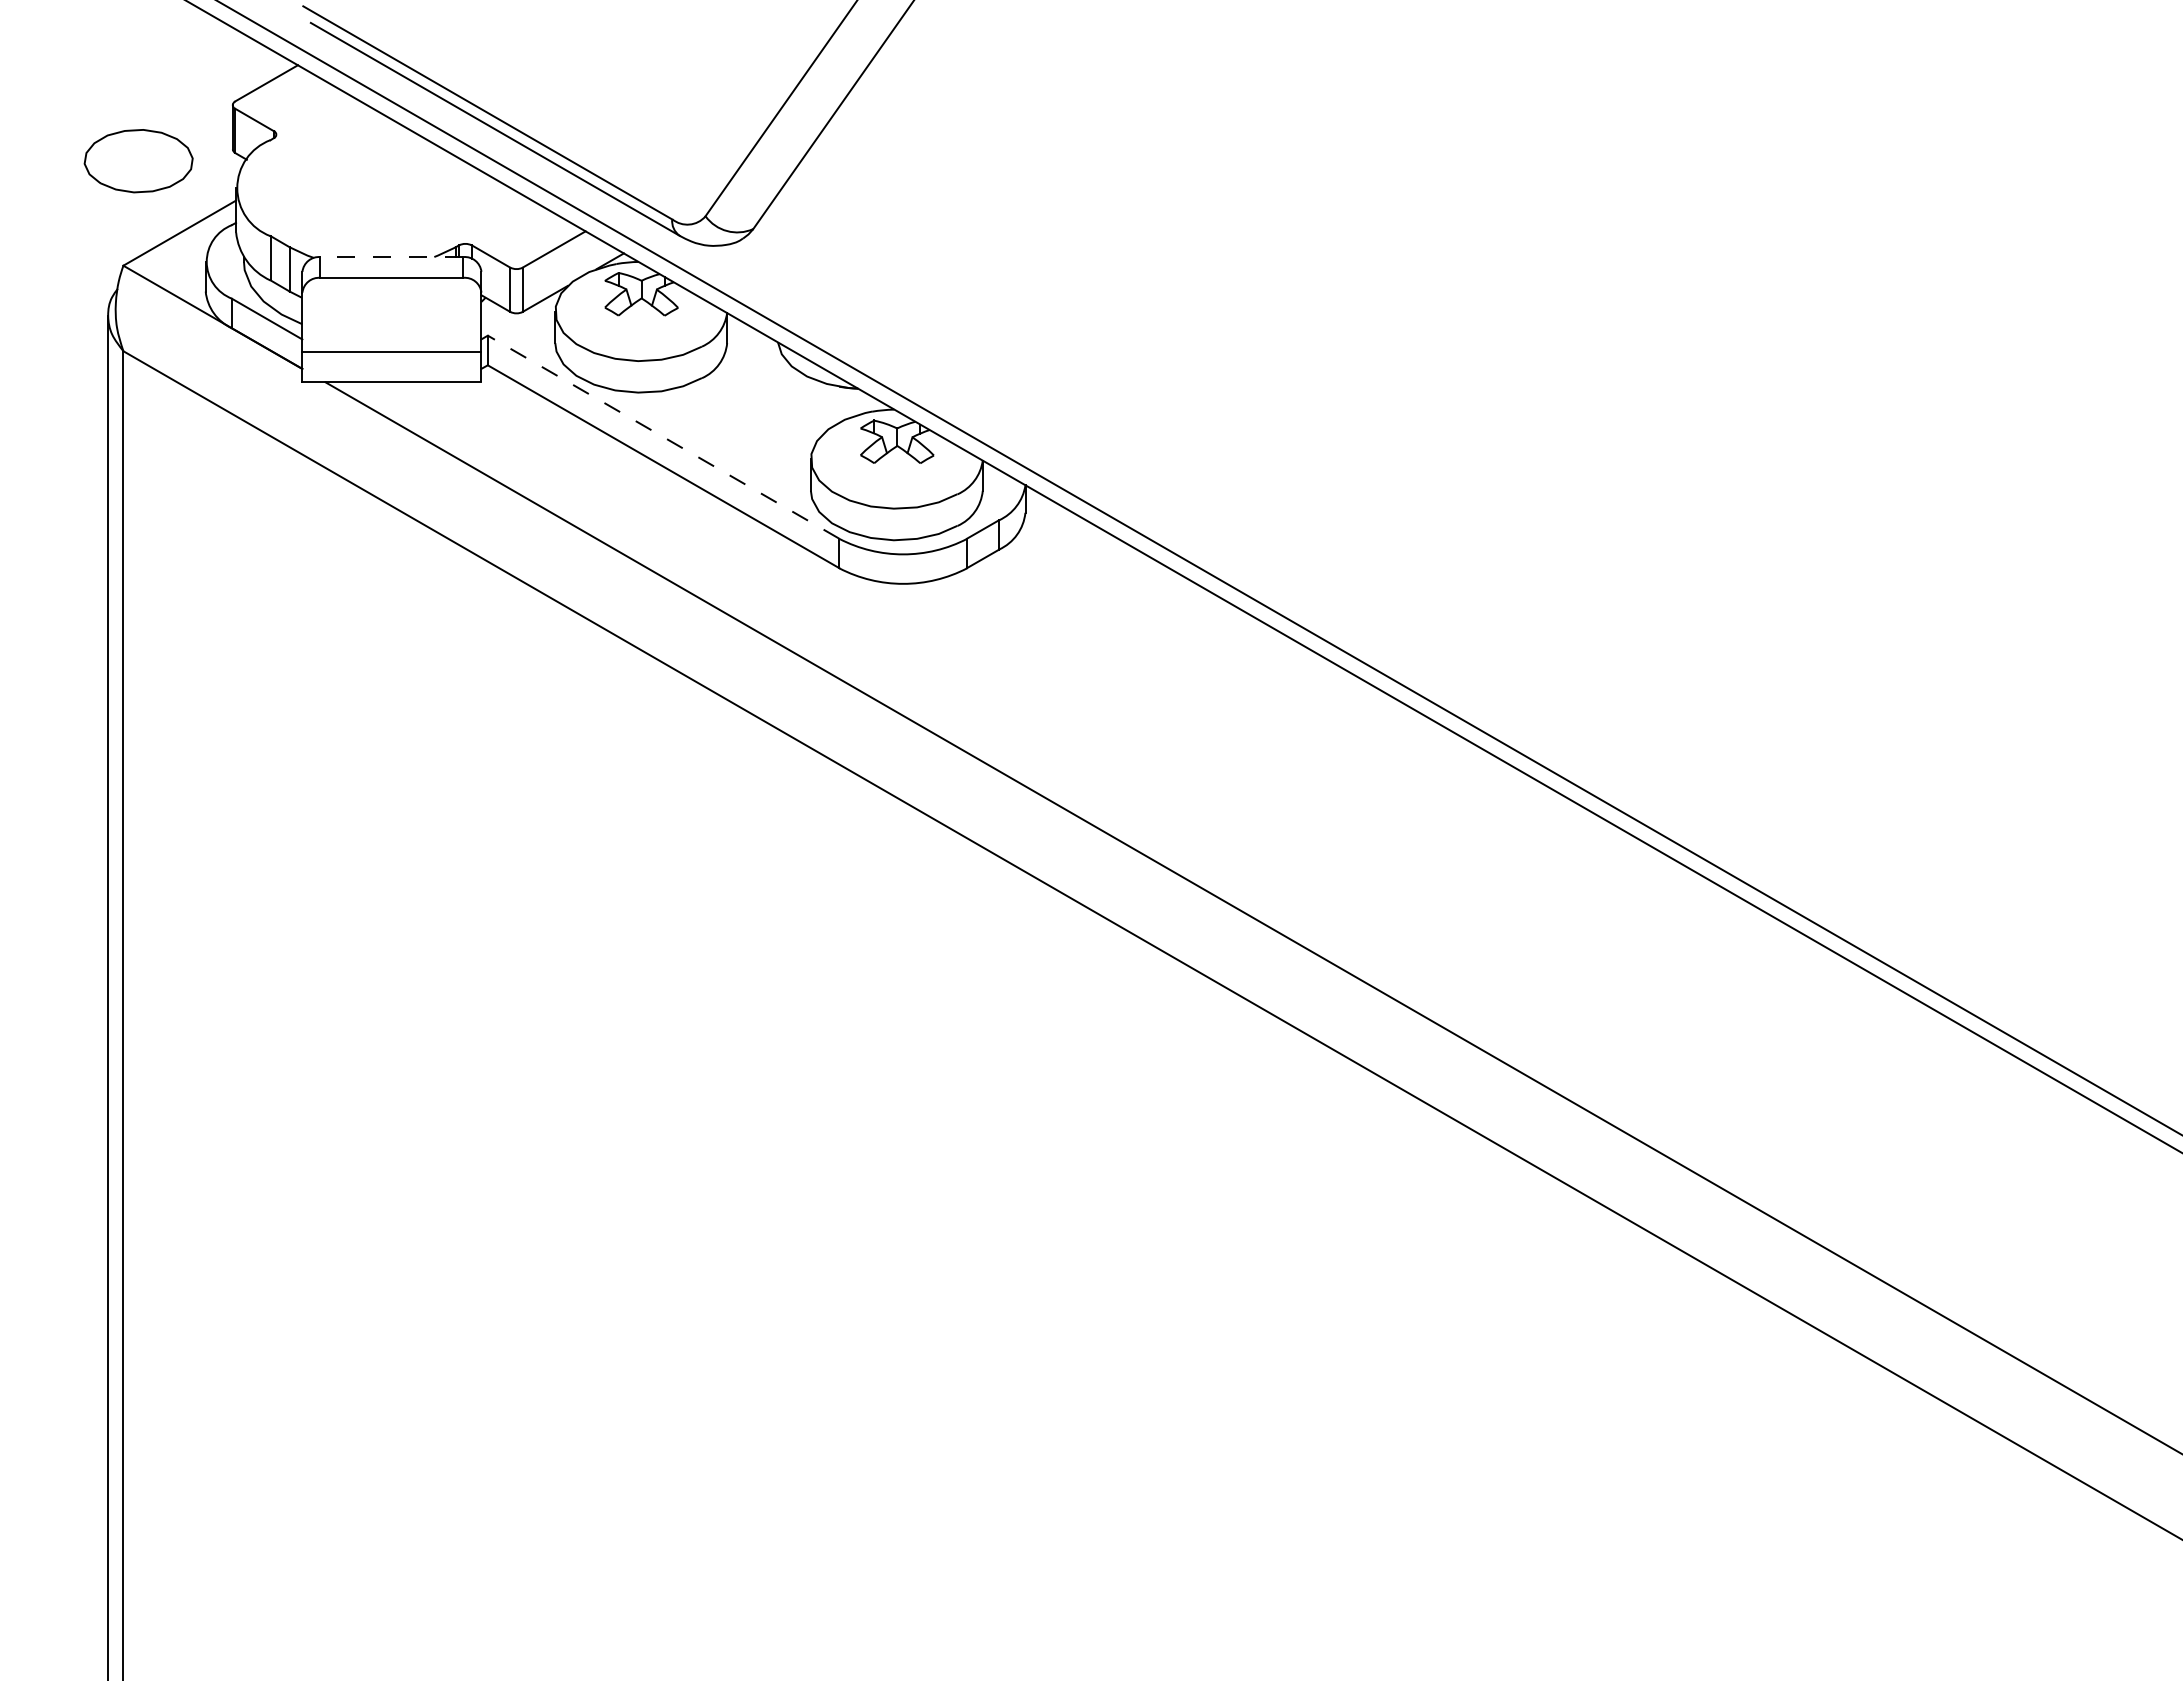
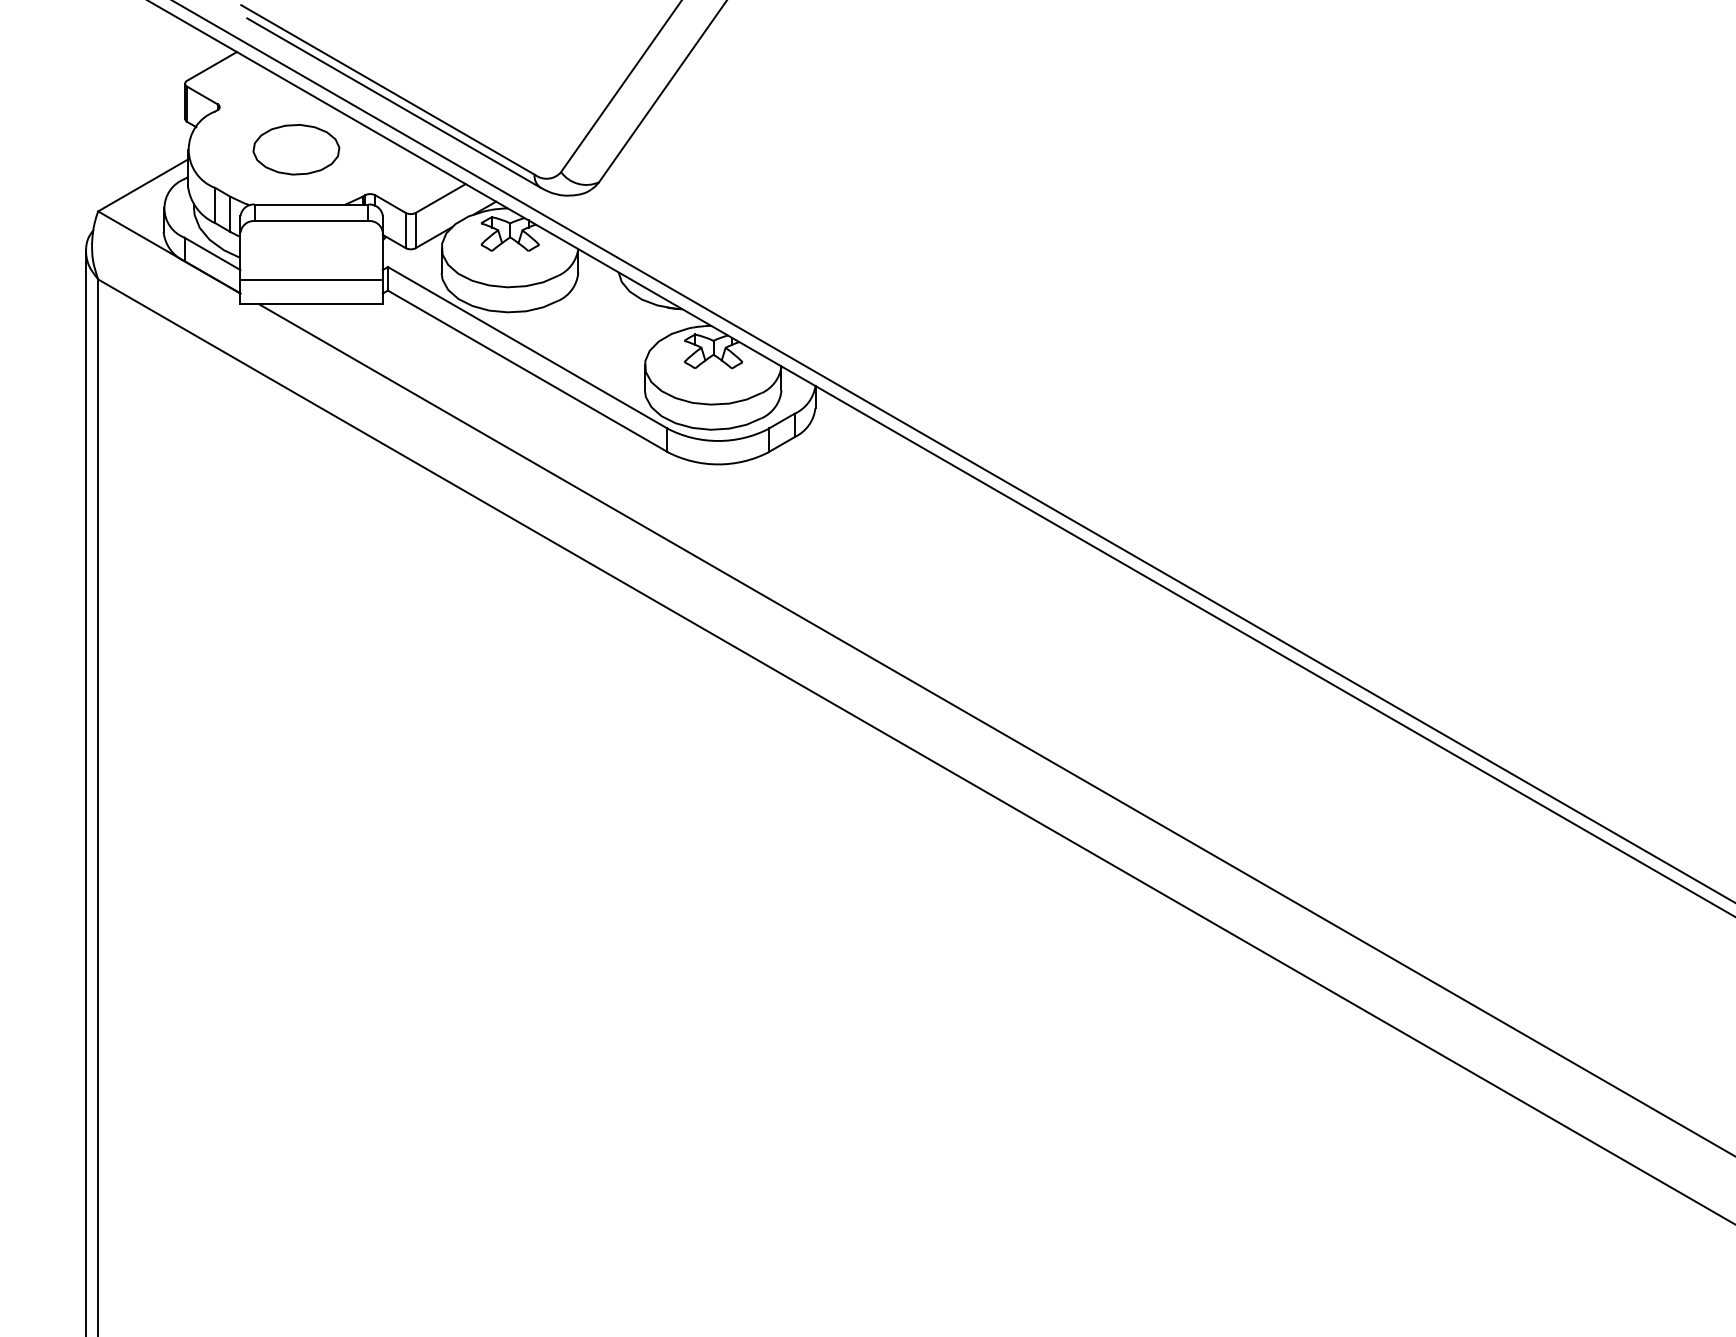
part: (138, 161) -> (296, 150), moved
line: (391, 257) -> (311, 204), dashed -> solid
line: (663, 437) -> (527, 348), dashed -> solid

